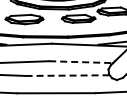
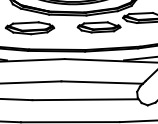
line: (81, 62) -> (102, 82), dashed -> solid
line: (67, 75) -> (84, 99), dashed -> solid

